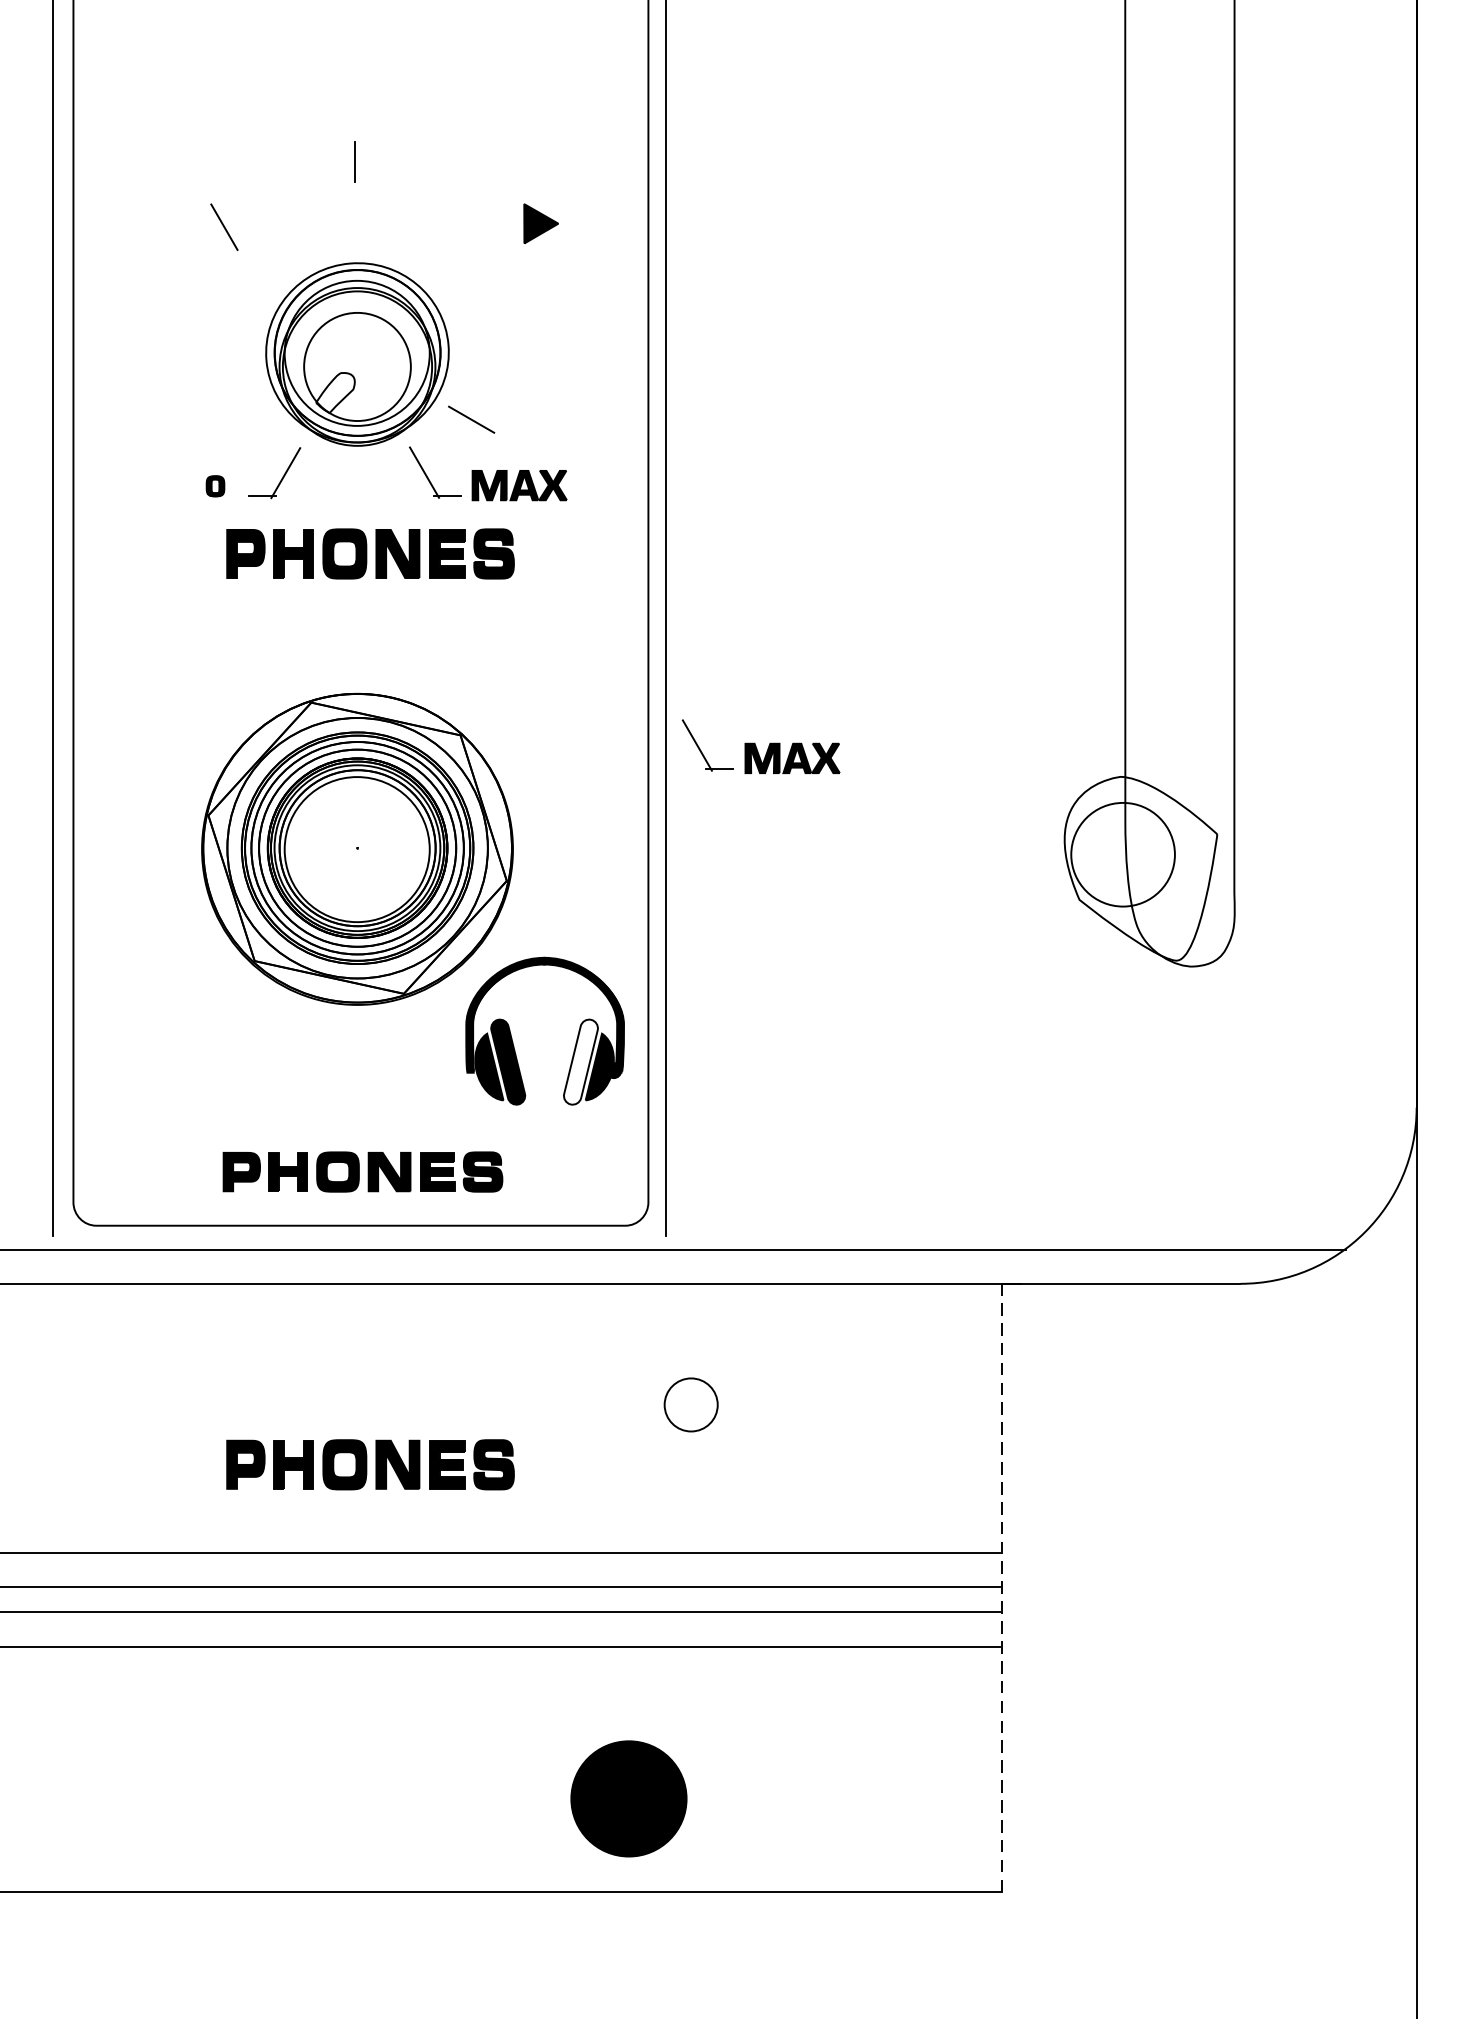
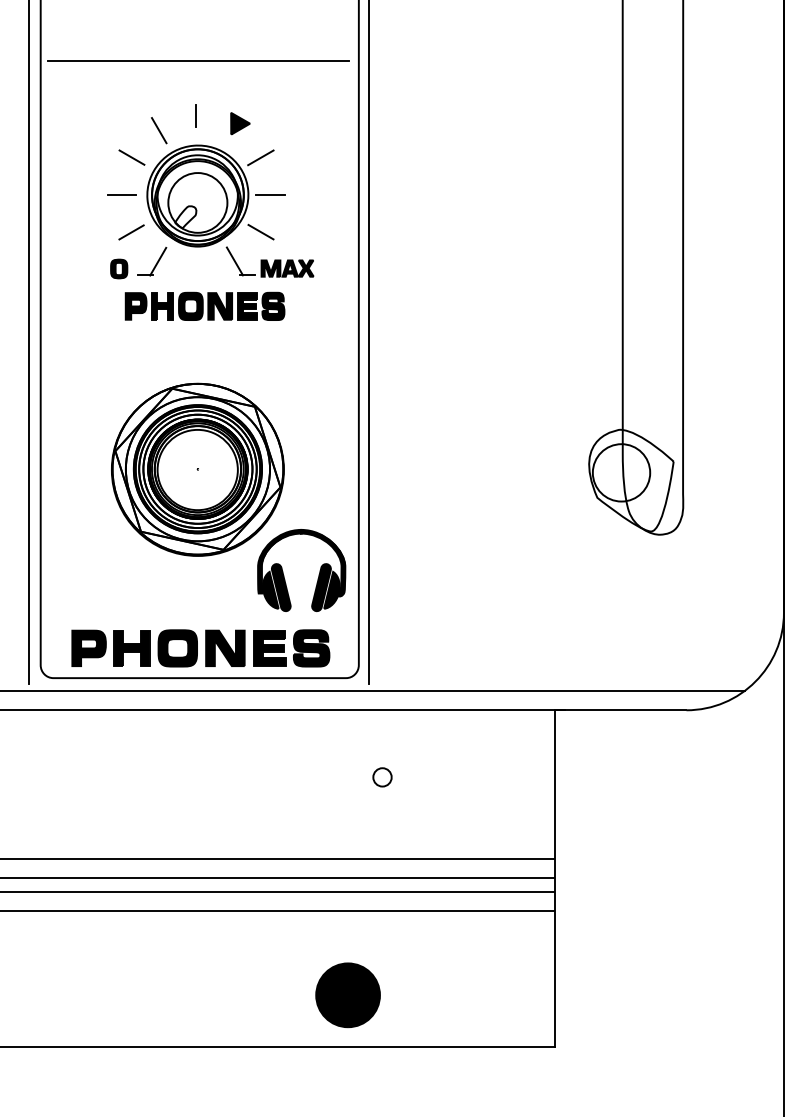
line: (358, 111) -> (198, 61), added
line: (353, 161) -> (195, 115), moved
part: (541, 223) -> (240, 123), moved
line: (224, 226) -> (159, 130), moved
line: (237, 284) -> (131, 157), added
line: (470, 284) -> (260, 157), added
line: (219, 351) -> (121, 194), added
line: (488, 351) -> (270, 194), added
line: (237, 420) -> (131, 232), added
part: (215, 485) -> (119, 268), size x1.67
part: (759, 745) -> (420, 412), removed
fill: (580, 1061) -> (321, 587), added
part: (362, 1172) -> (200, 648), size x1.67
part: (691, 1405) -> (382, 777), size x0.62
part: (369, 1463) -> (204, 809), removed
line: (1001, 1587) -> (554, 878), dashed -> solid

